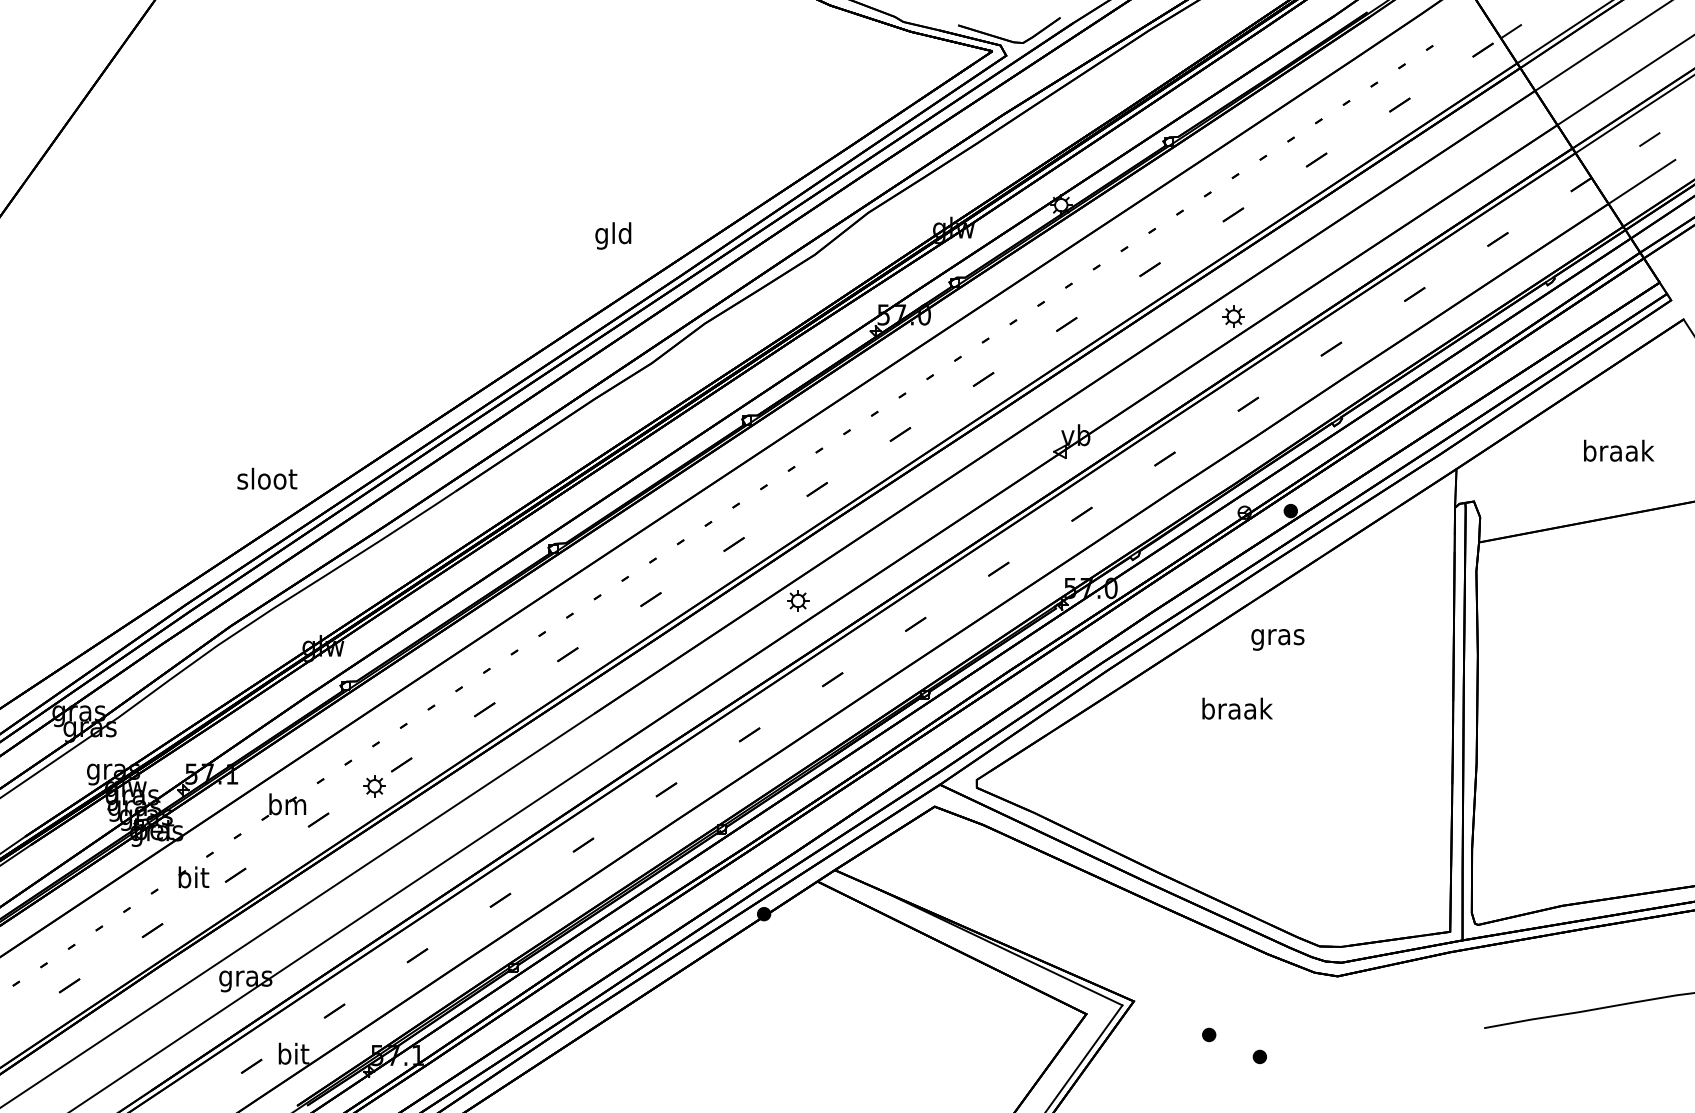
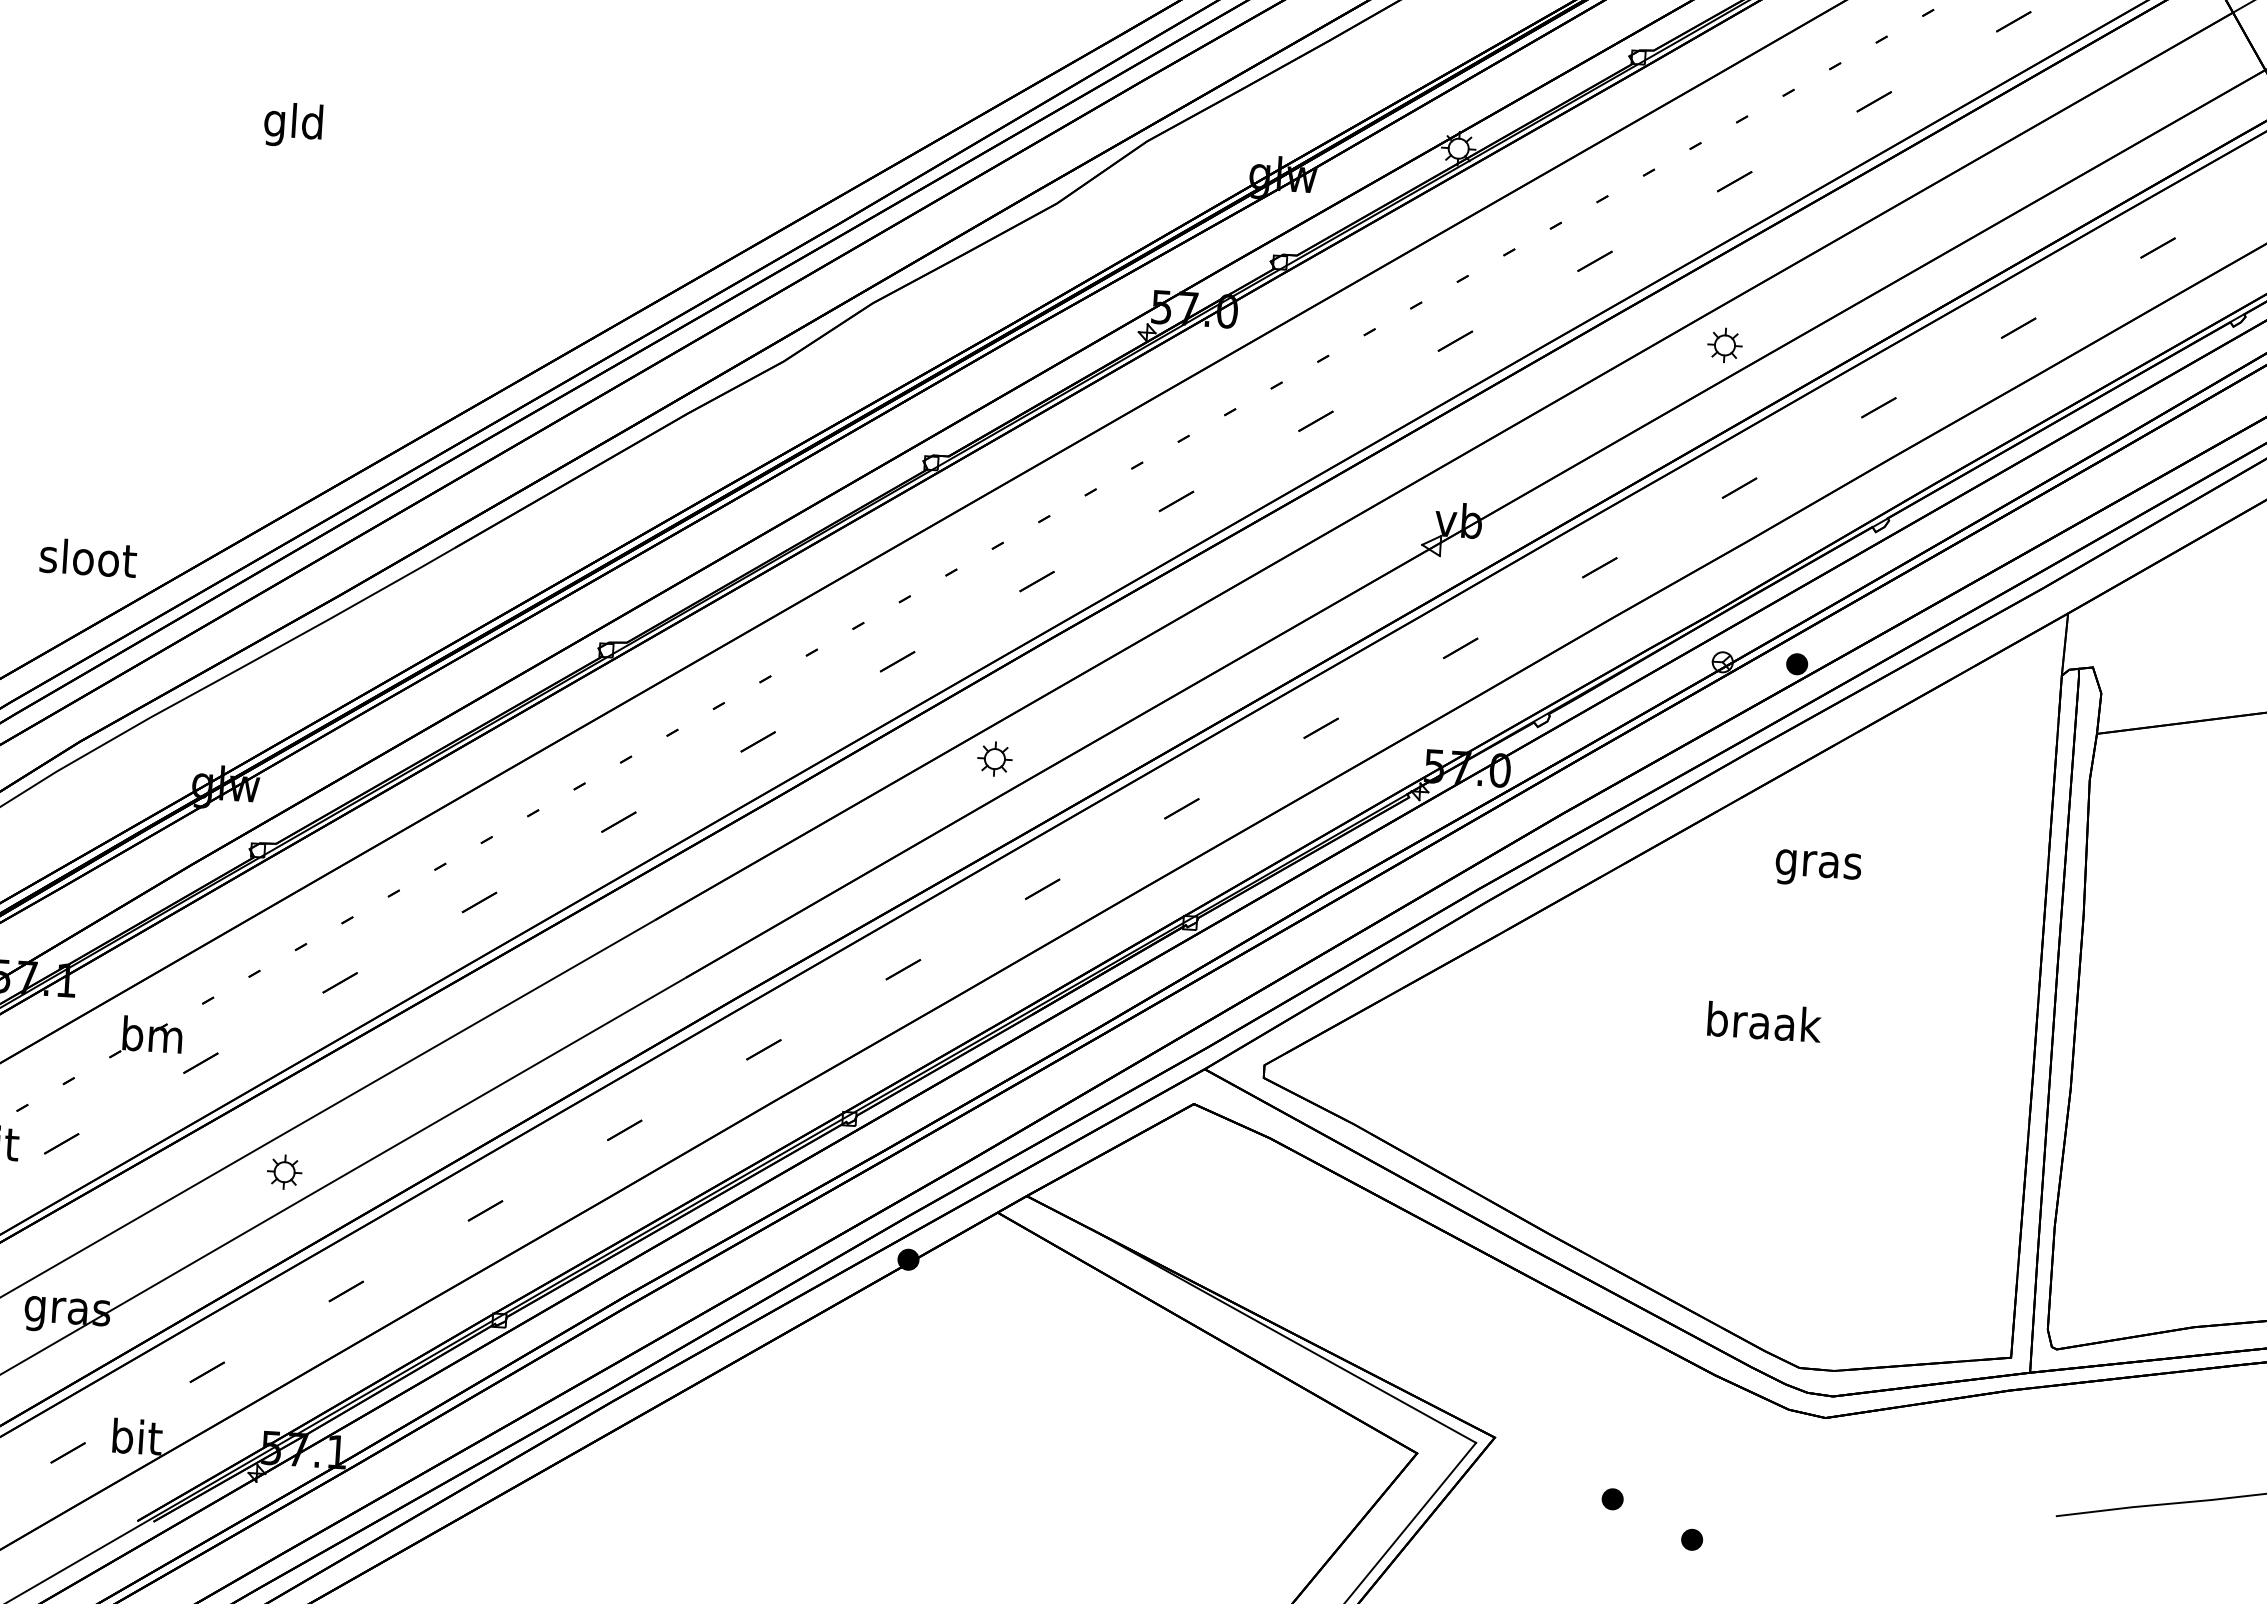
text: (613, 235) -> (293, 124), moved
text: (267, 478) -> (88, 557), moved
text: (1277, 639) -> (1817, 868), moved
text: (1237, 708) -> (1764, 1021), moved
part: (374, 786) -> (284, 1172), moved

